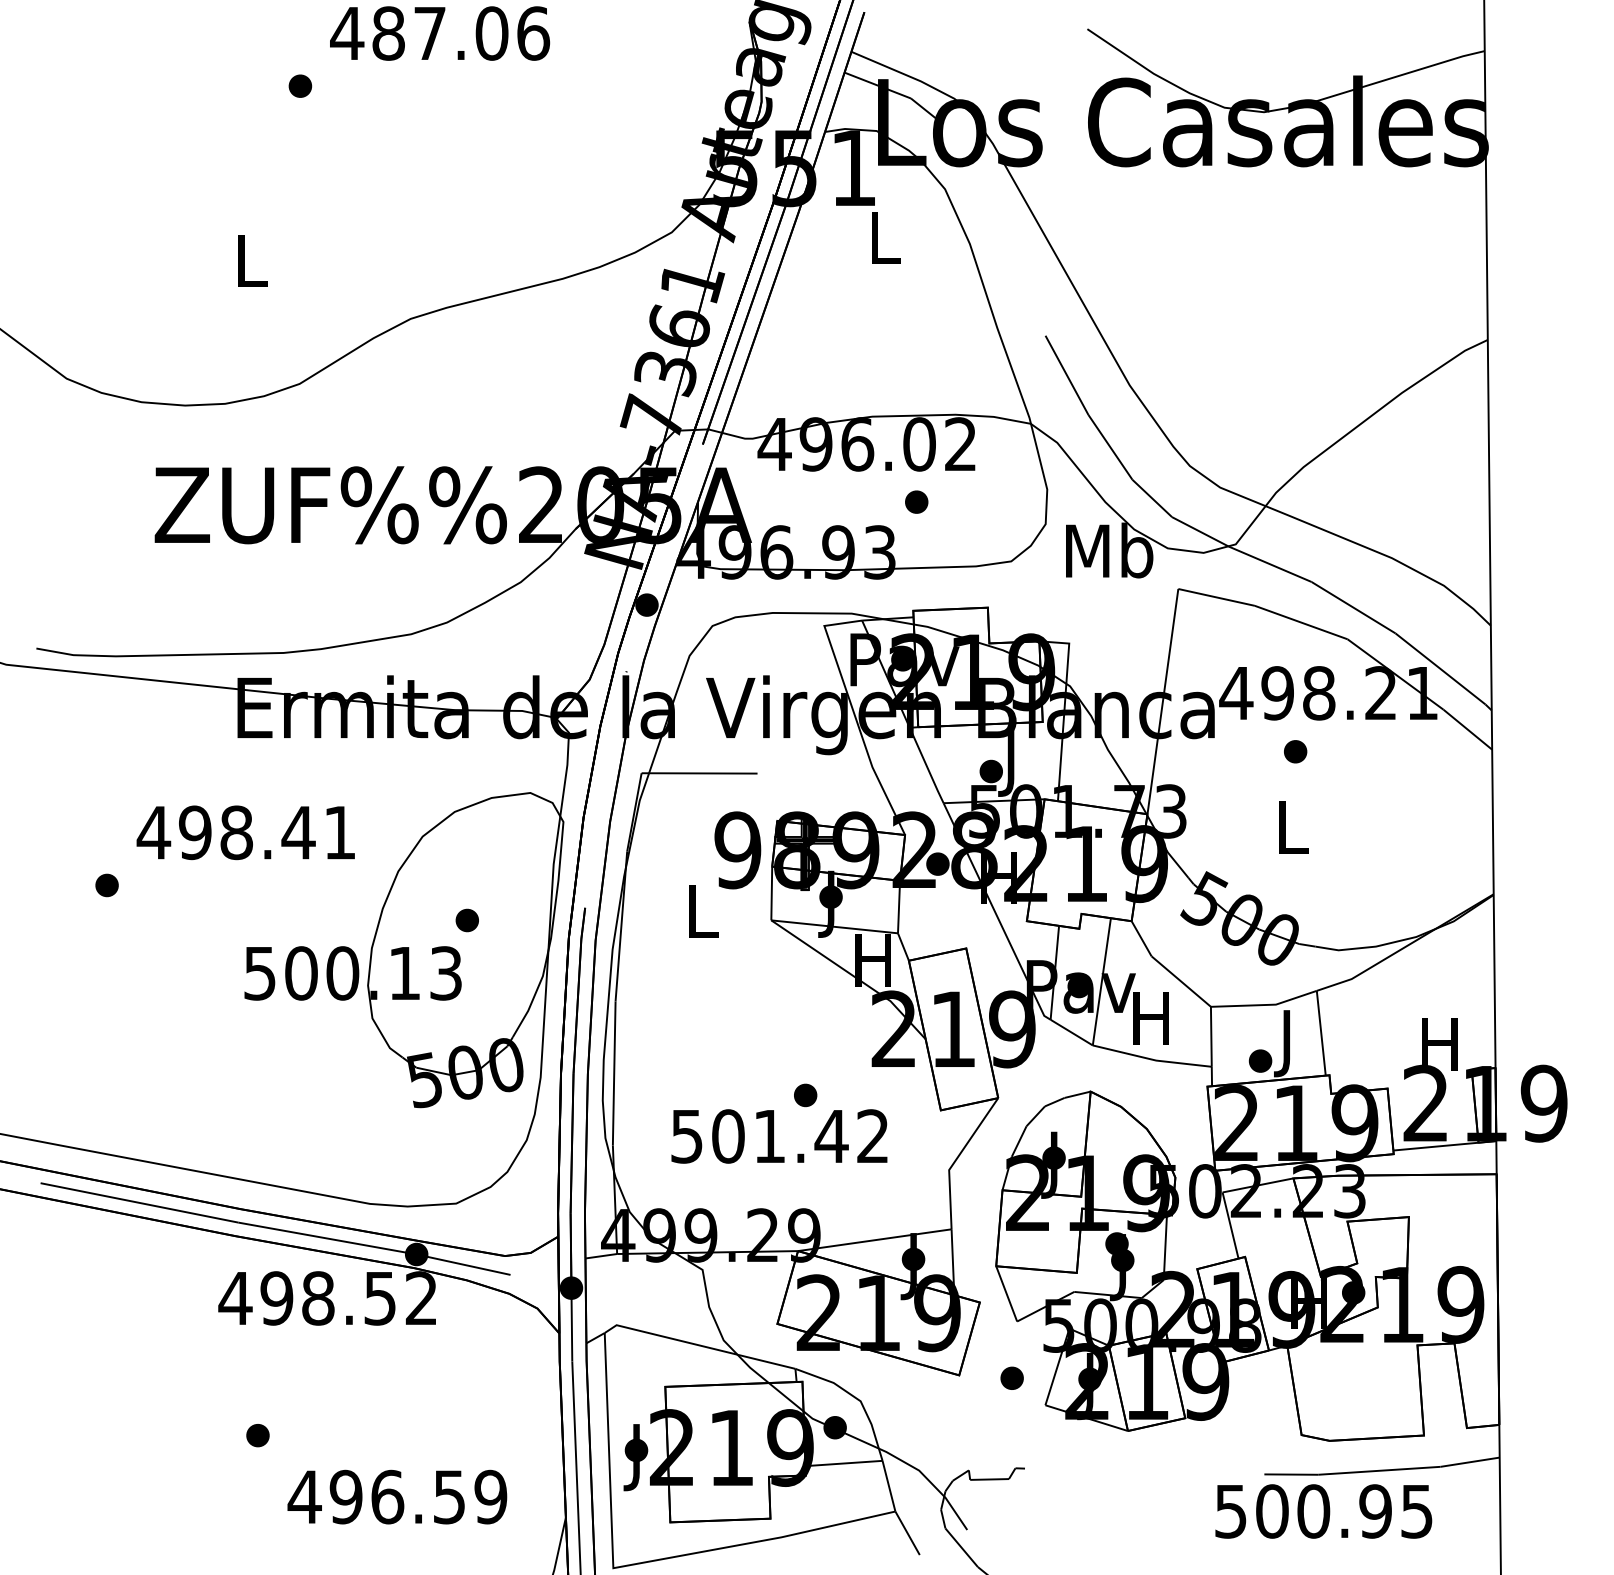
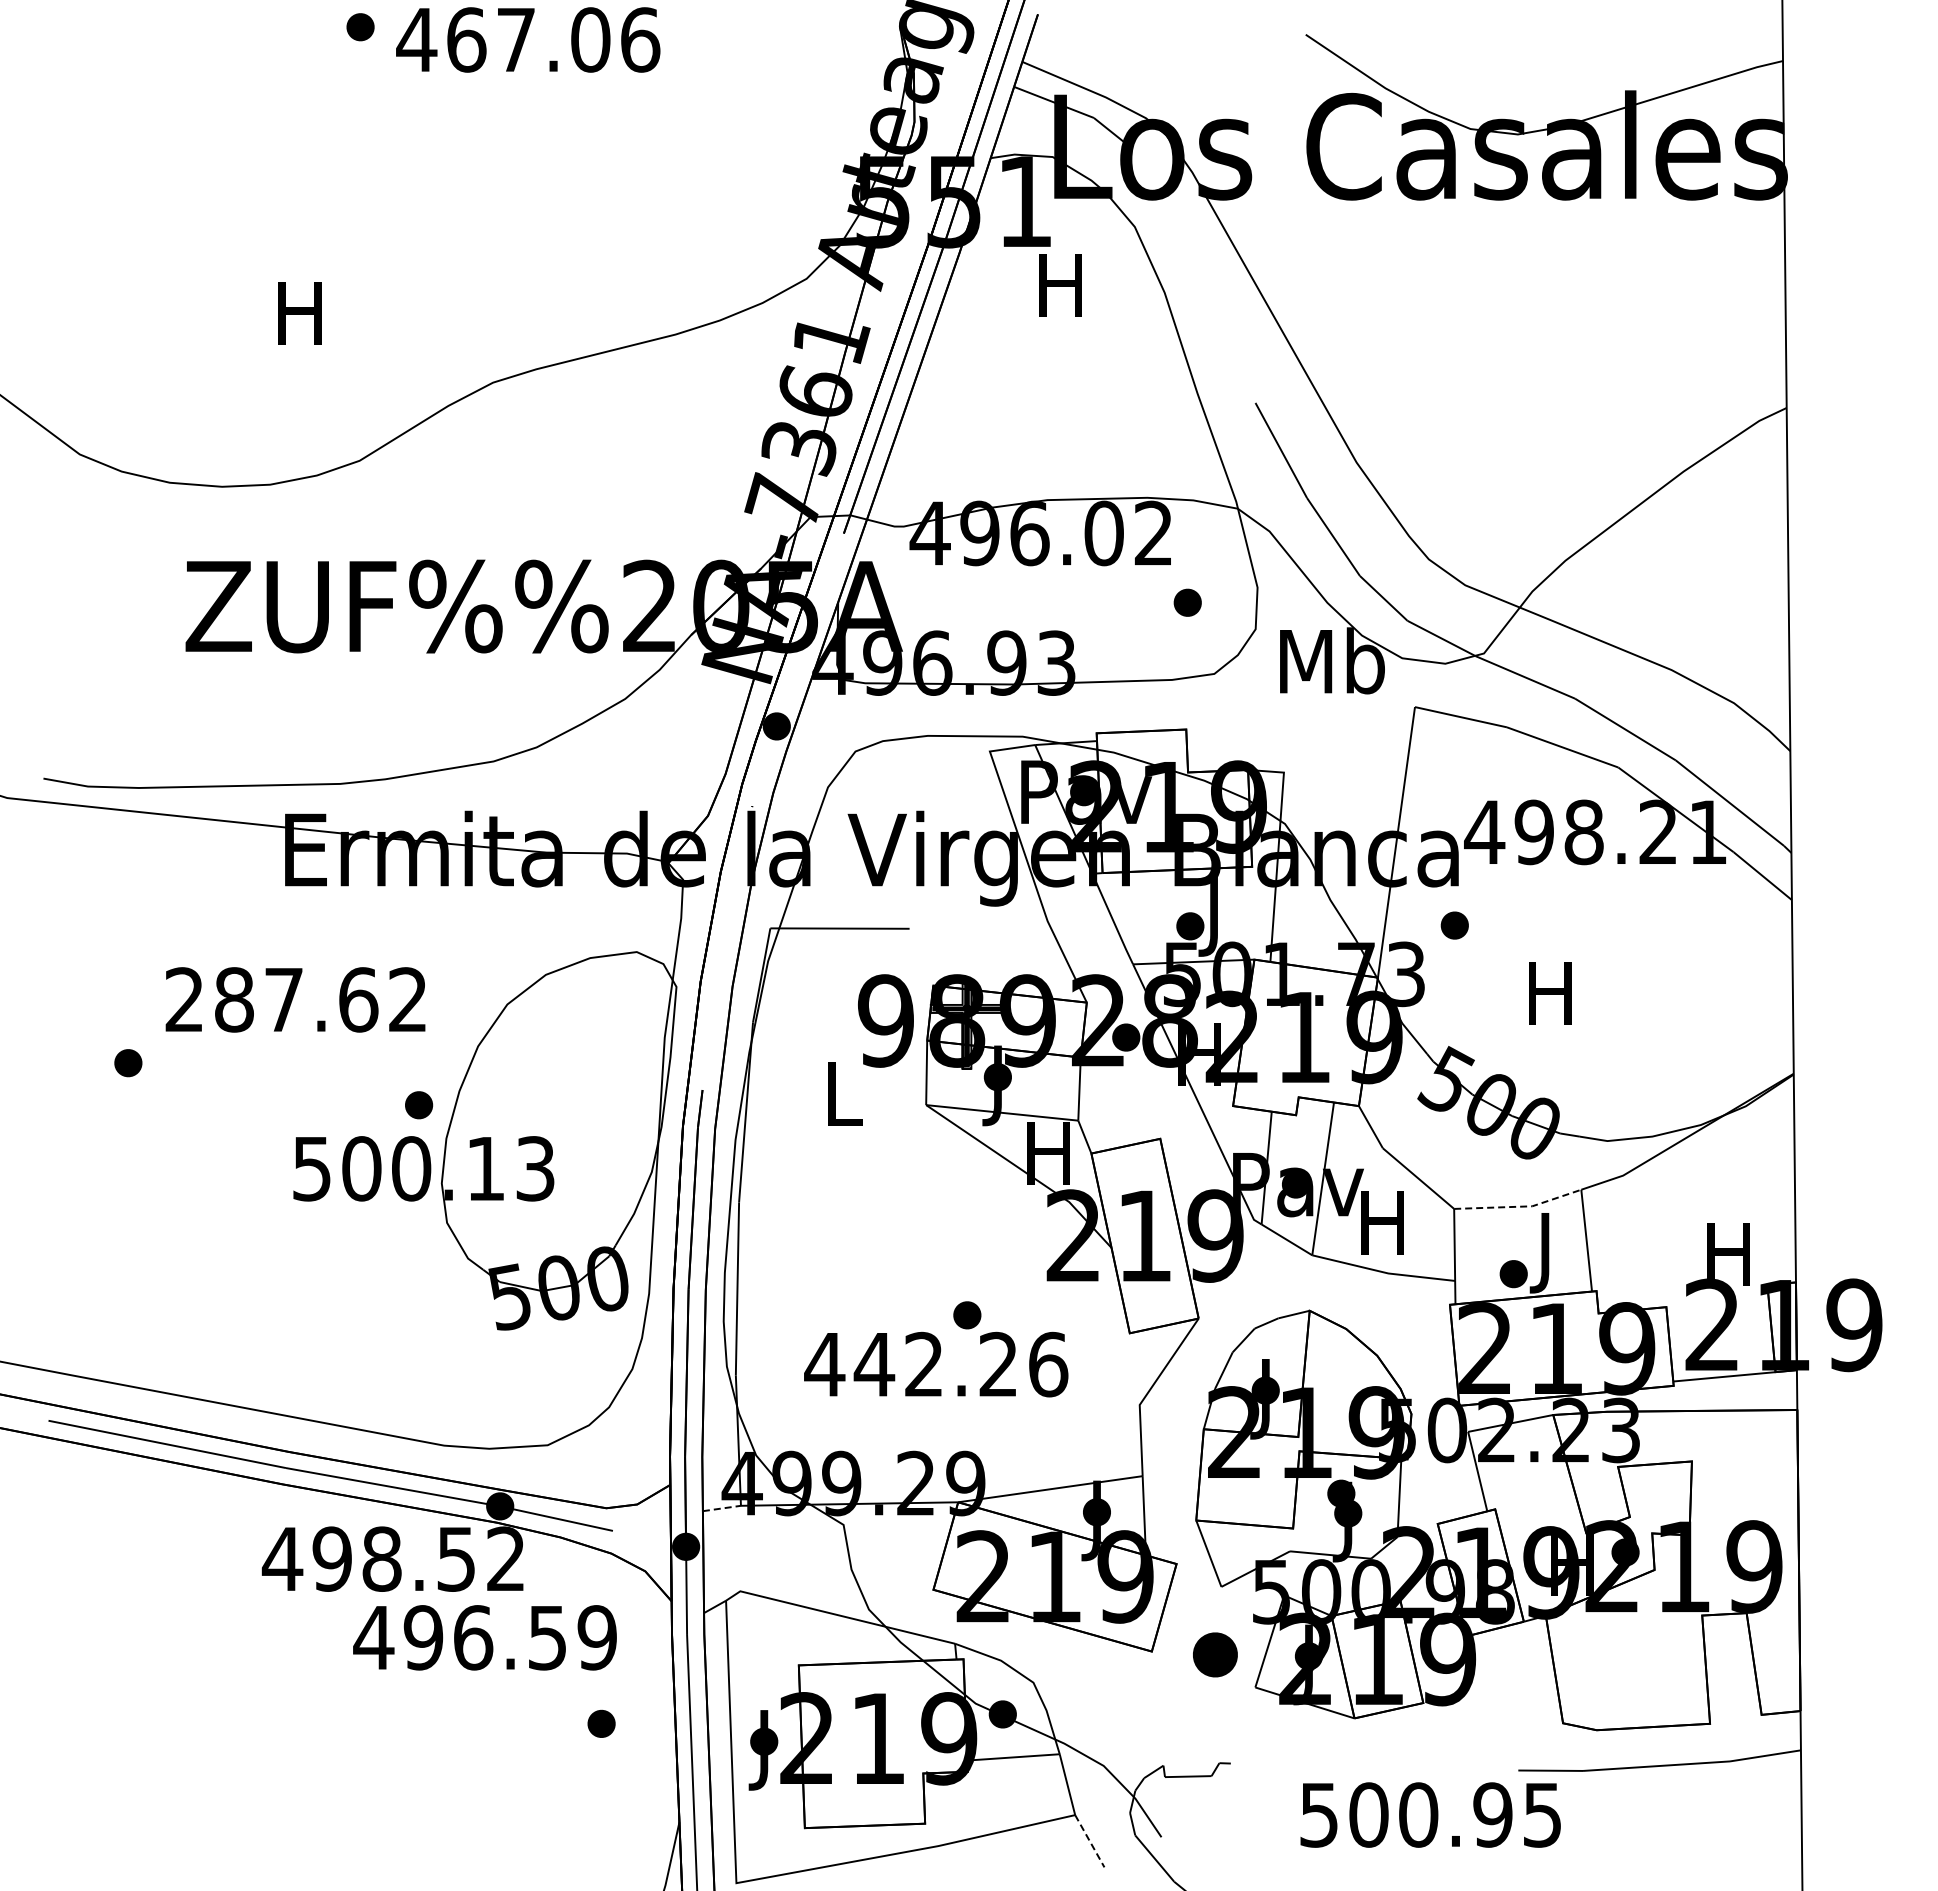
text: (388, 33) -> (466, 39), 487.06 -> 467.06
part: (300, 86) -> (360, 27), moved
text: (883, 237) -> (1060, 285), L -> H
text: (249, 261) -> (299, 313), L -> H
part: (916, 501) -> (1187, 602), moved
part: (1295, 751) -> (1454, 925), moved
text: (1291, 827) -> (1550, 993), L -> H
text: (245, 832) -> (294, 999), 498.41 -> 287.62
part: (467, 920) -> (419, 1105), moved
line: (1265, 1004) -> (1519, 1206), solid -> dashed
text: (779, 1136) -> (936, 1364), 501.42 -> 442.26
line: (601, 1256) -> (722, 1508), solid -> dashed
part: (1012, 1378) -> (1215, 1655), size x1.6
part: (257, 1435) -> (601, 1723), moved
text: (396, 1496) -> (484, 1637), moved
text: (1323, 1511) -> (1430, 1814), moved
line: (907, 1533) -> (1089, 1841), solid -> dashed

